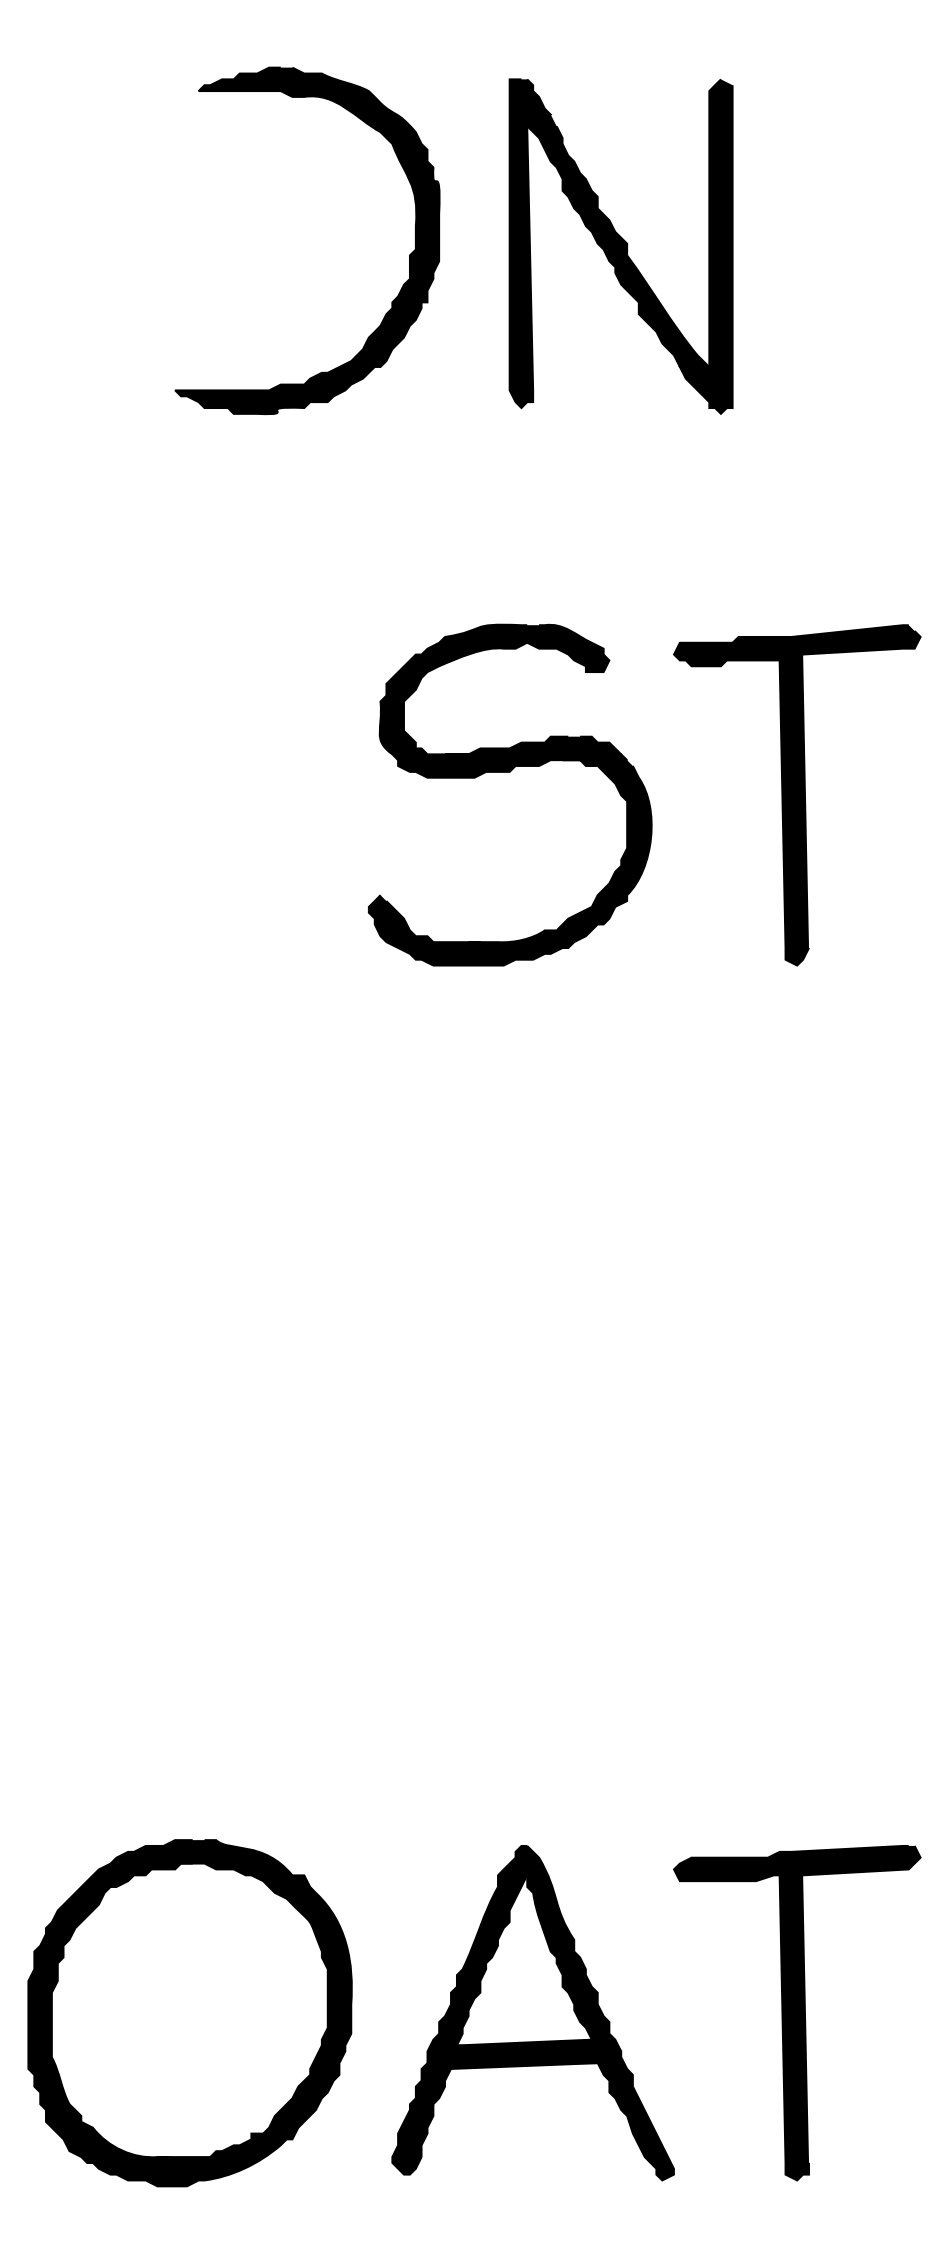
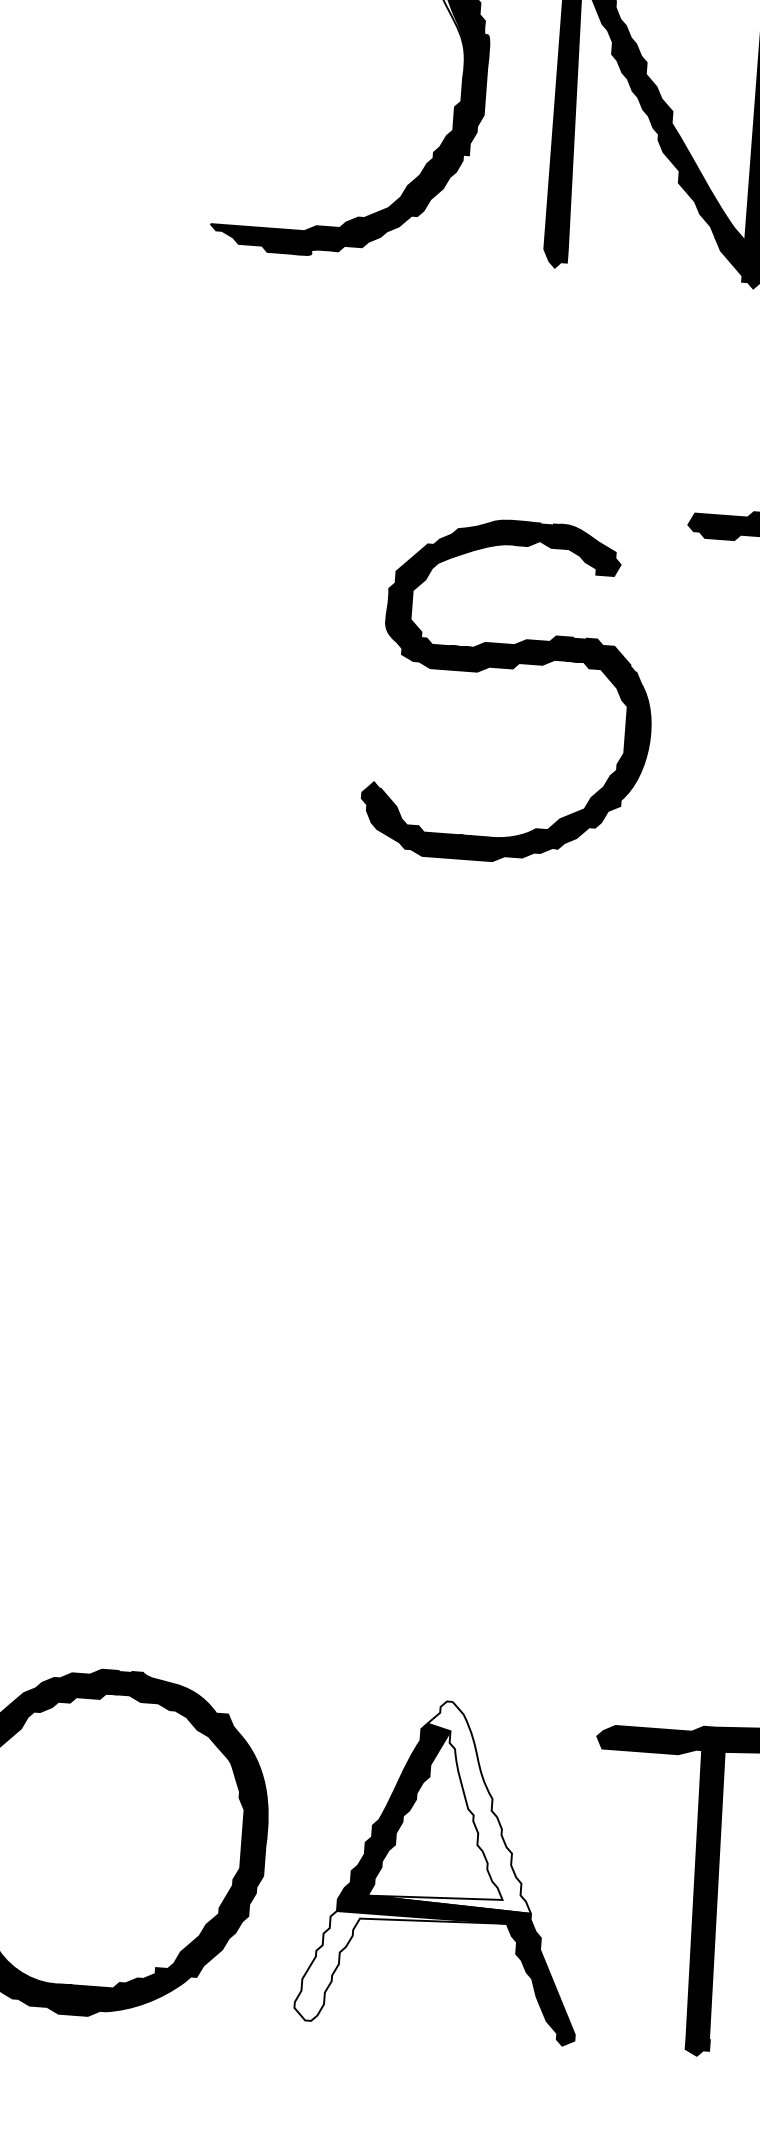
part: (510, 772) -> (513, 669), moved
fill: (538, 1948) -> (456, 1805), removed
fill: (494, 2118) -> (399, 1971), removed

